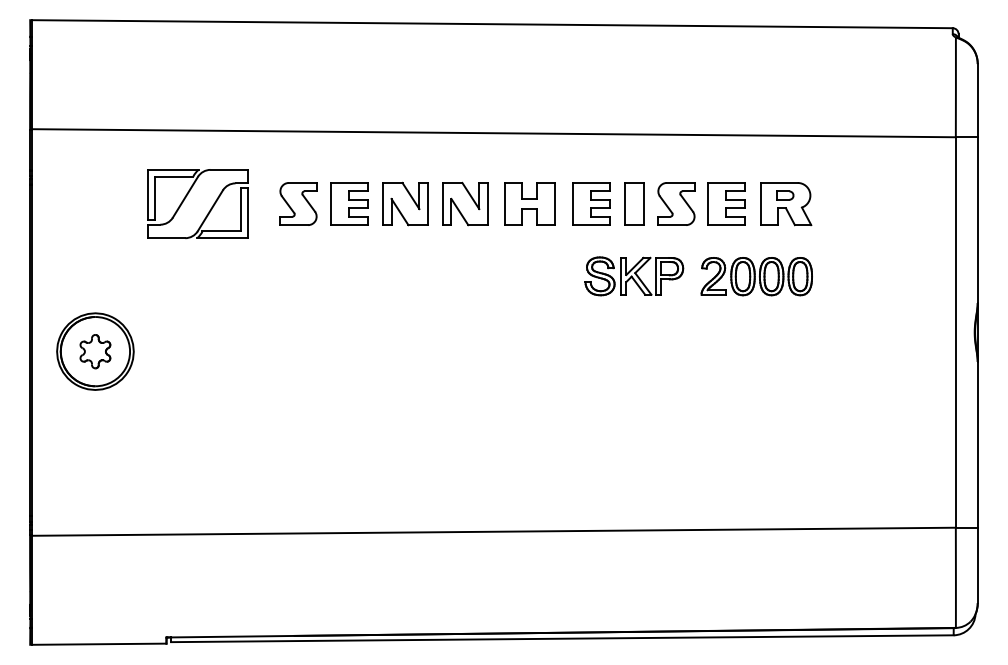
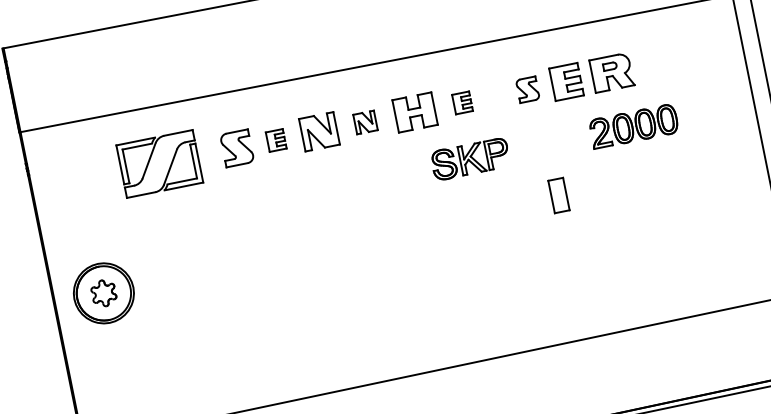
part: (349, 203) -> (276, 140), size x0.6
part: (465, 203) -> (365, 122), size x0.6
part: (591, 203) -> (462, 102), size x0.6
part: (634, 203) -> (558, 195), moved
part: (676, 203) -> (527, 89), size x0.7
part: (634, 276) -> (470, 159), moved
part: (756, 276) -> (633, 126), moved

